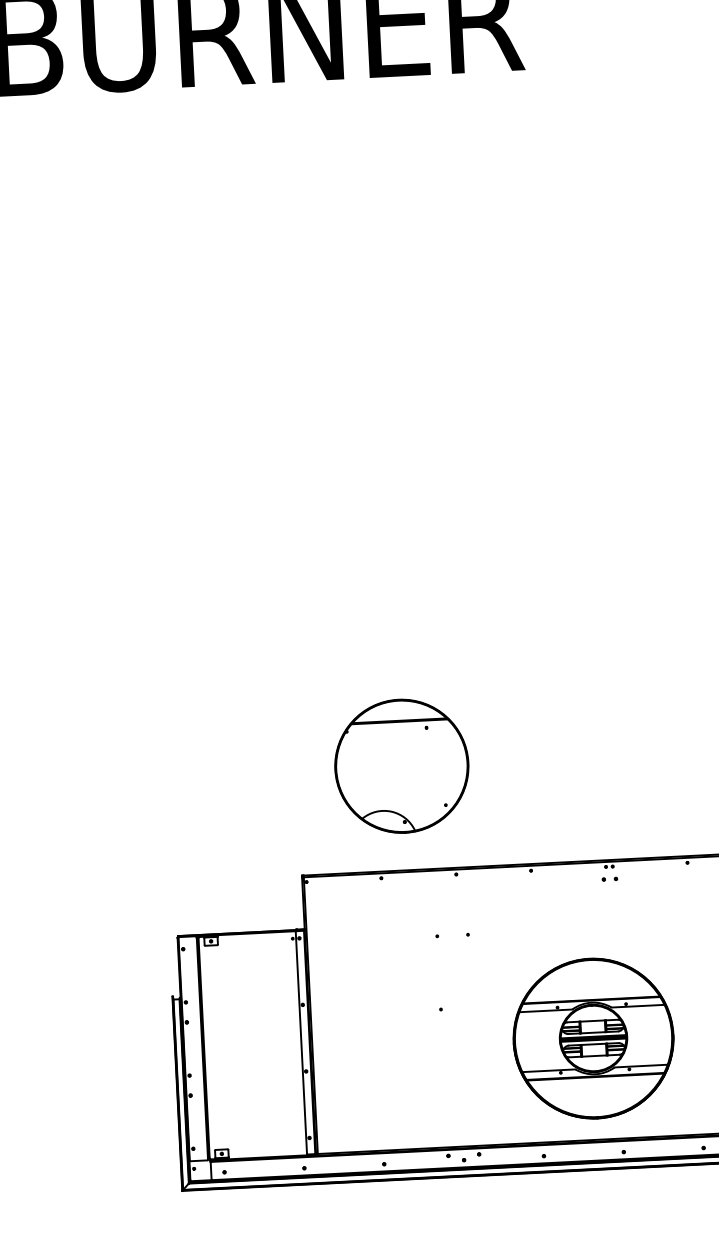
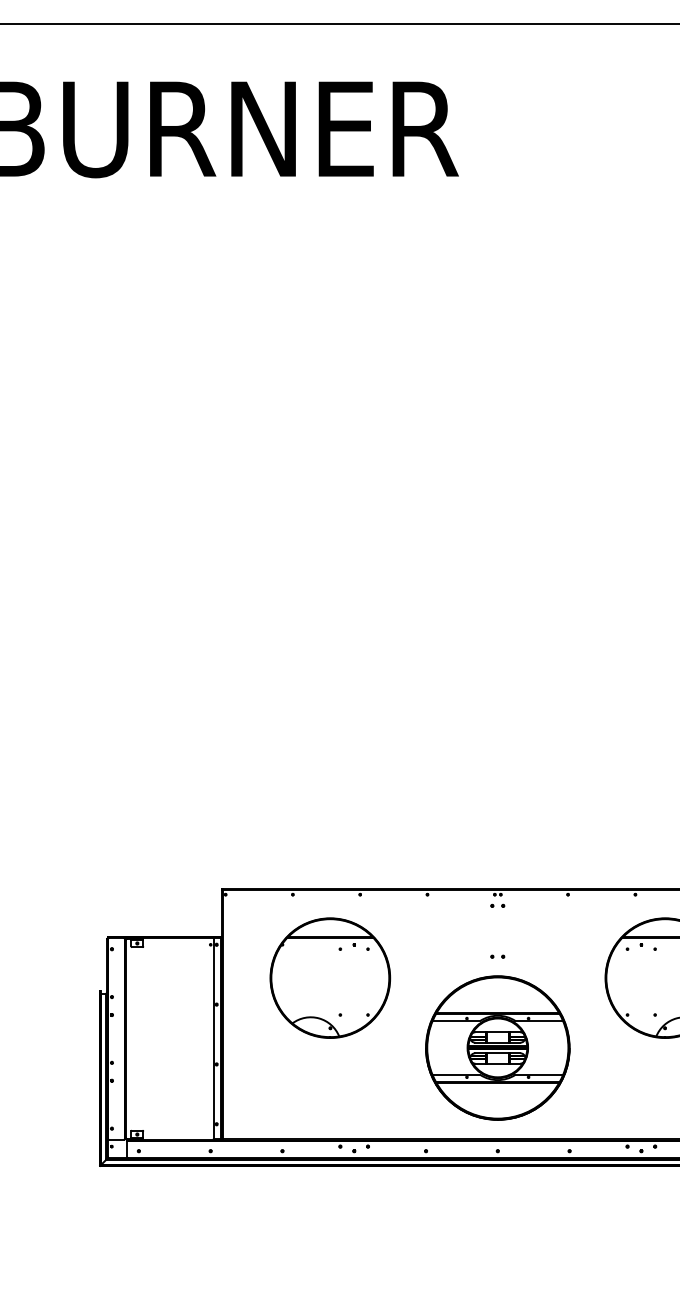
part: (401, 765) -> (330, 977), moved
part: (612, 935) -> (497, 956), added
part: (593, 1038) -> (497, 1047), moved

